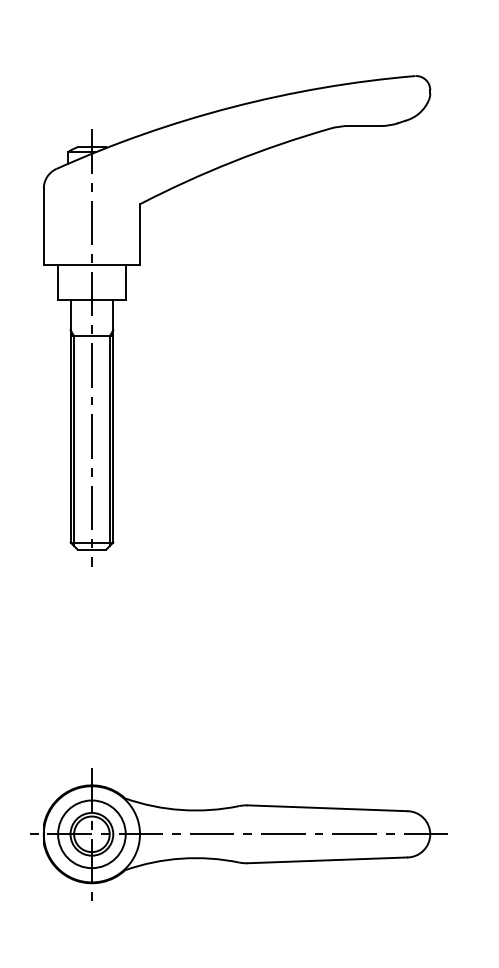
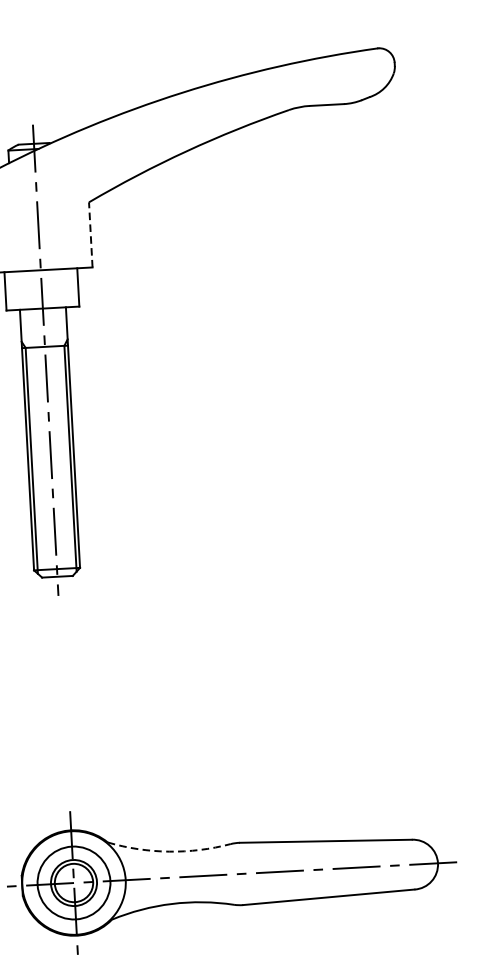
line: (140, 233) -> (91, 233), solid -> dashed
arc: (181, 810) -> (168, 852), solid -> dashed

